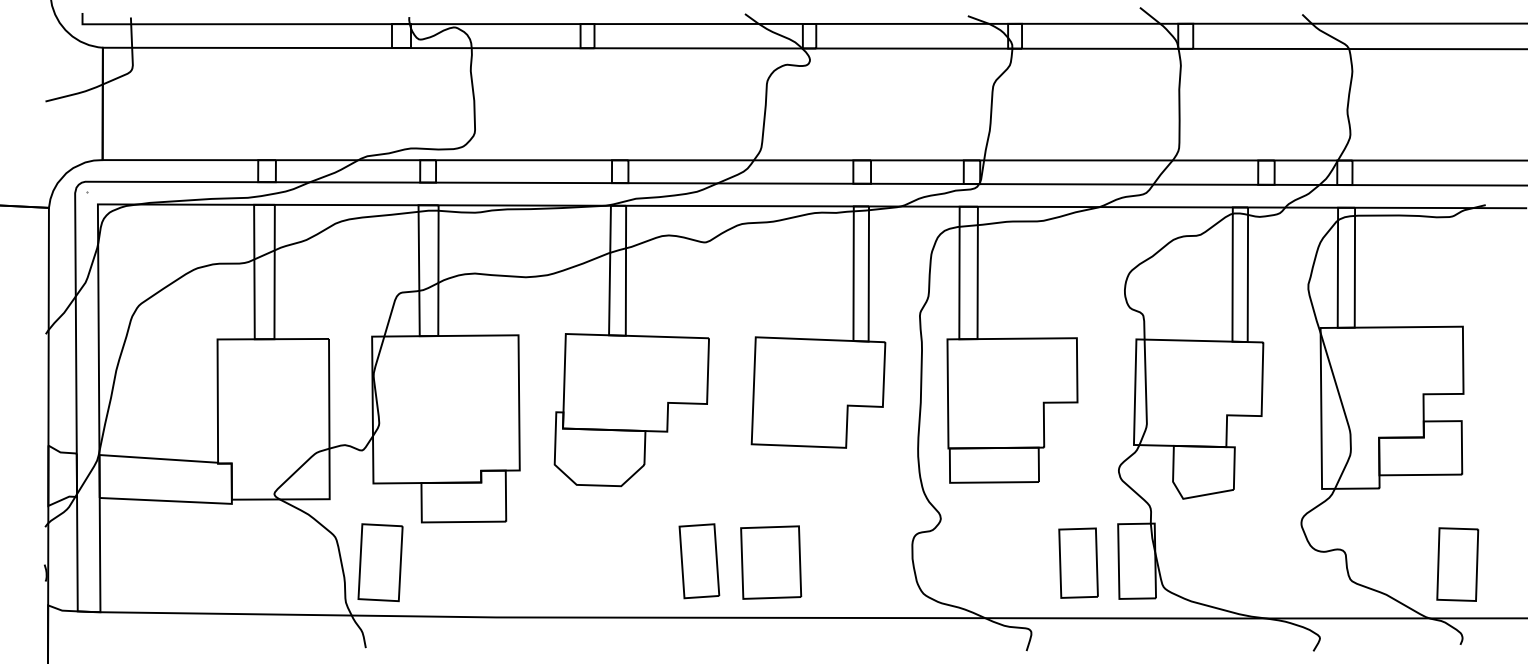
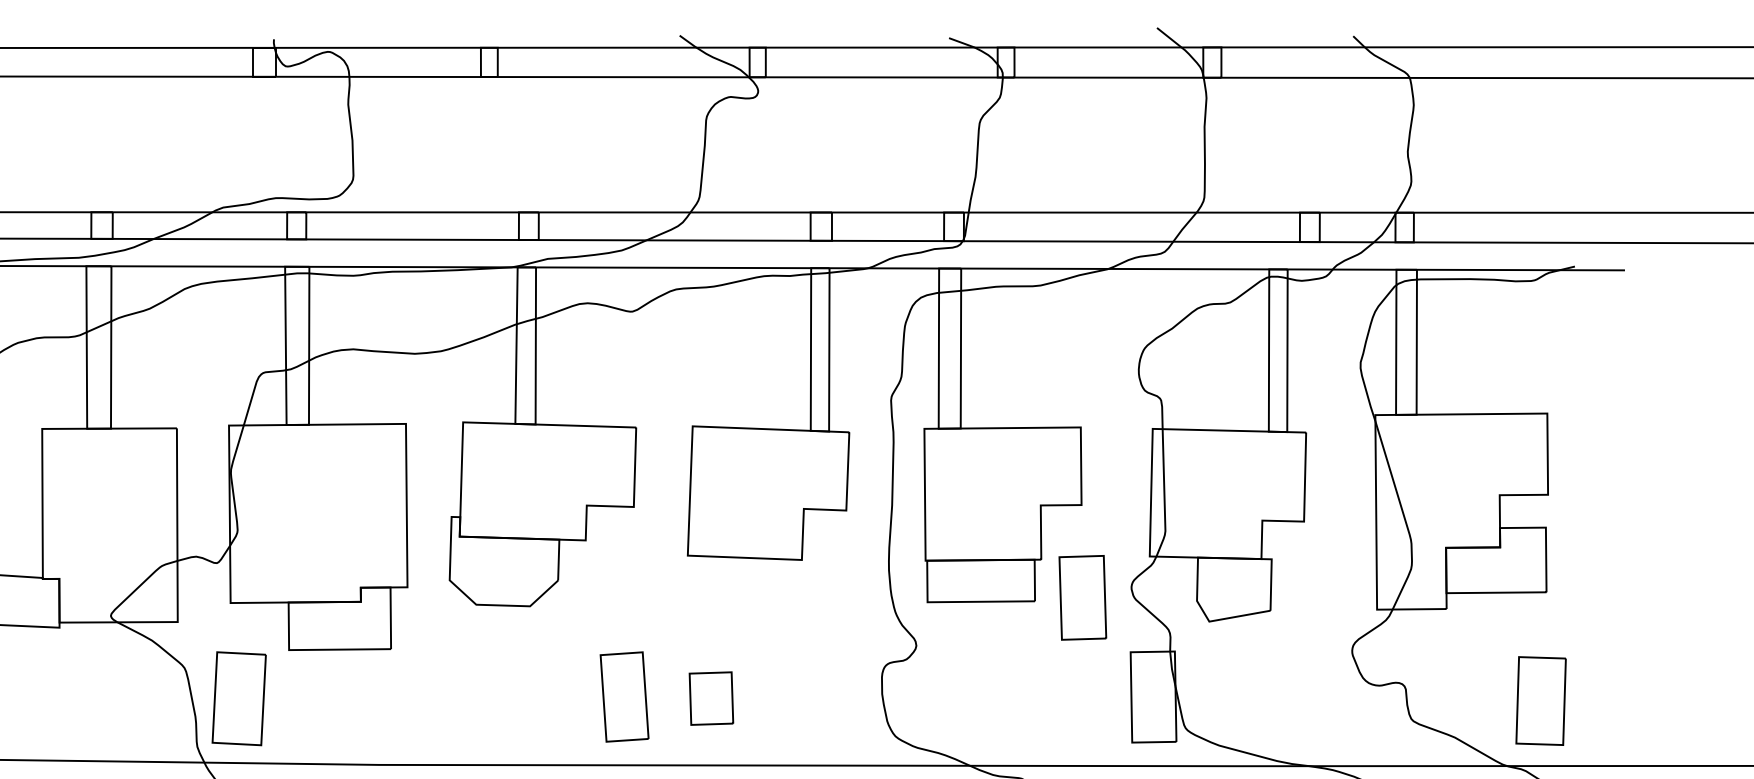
part: (771, 562) -> (711, 698), size x0.6
part: (1078, 562) -> (1082, 597), moved

